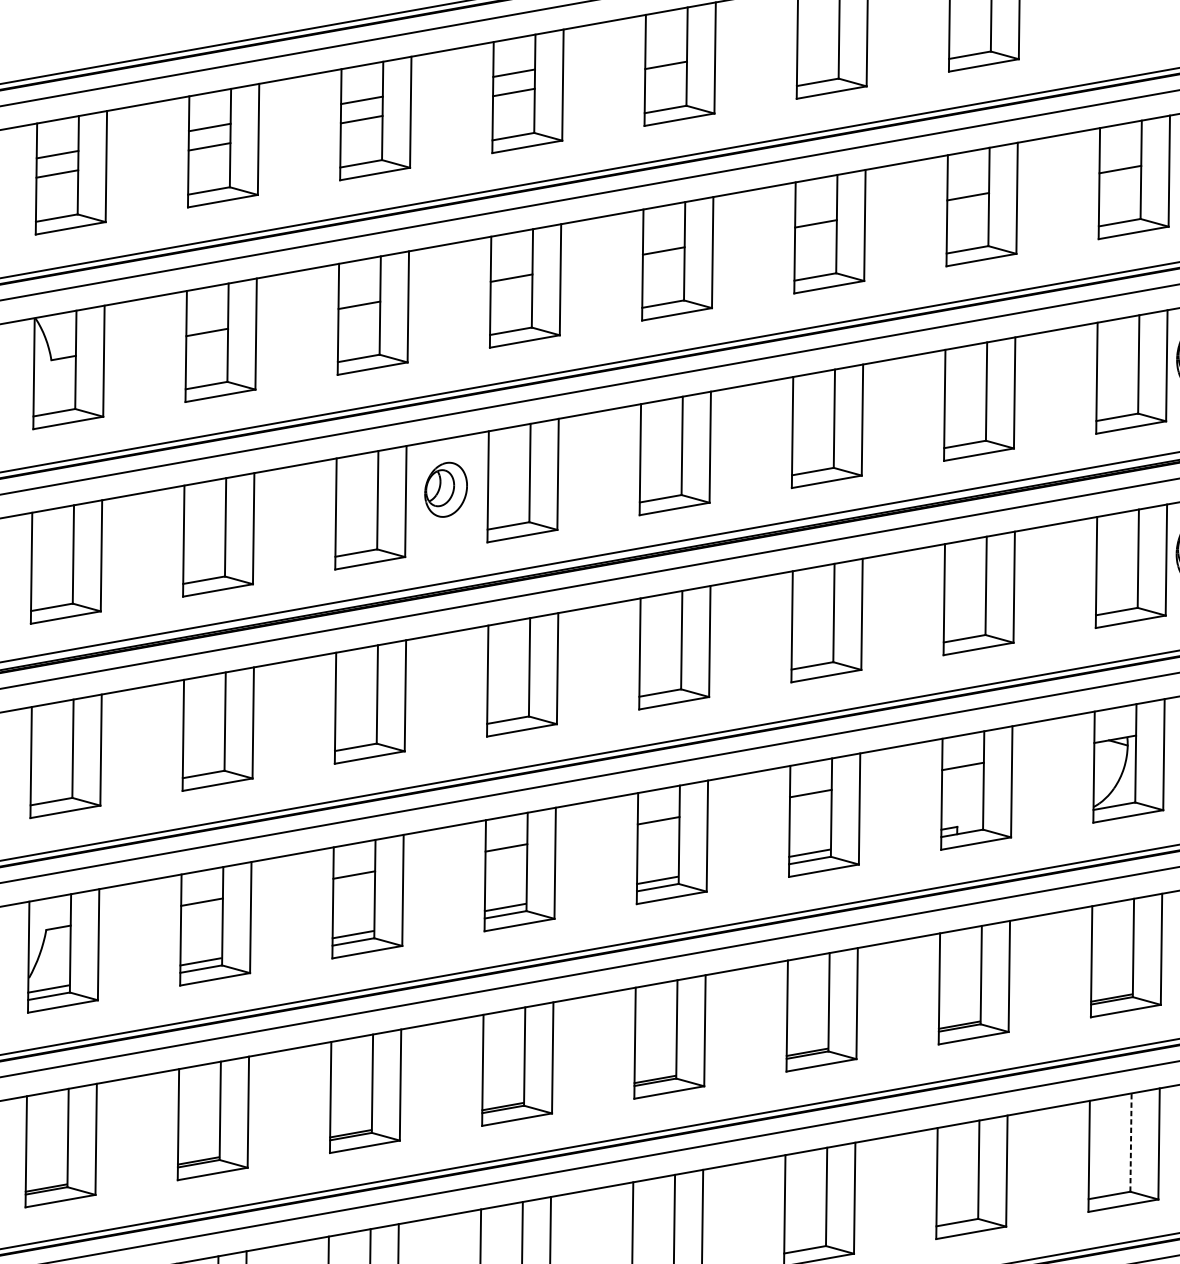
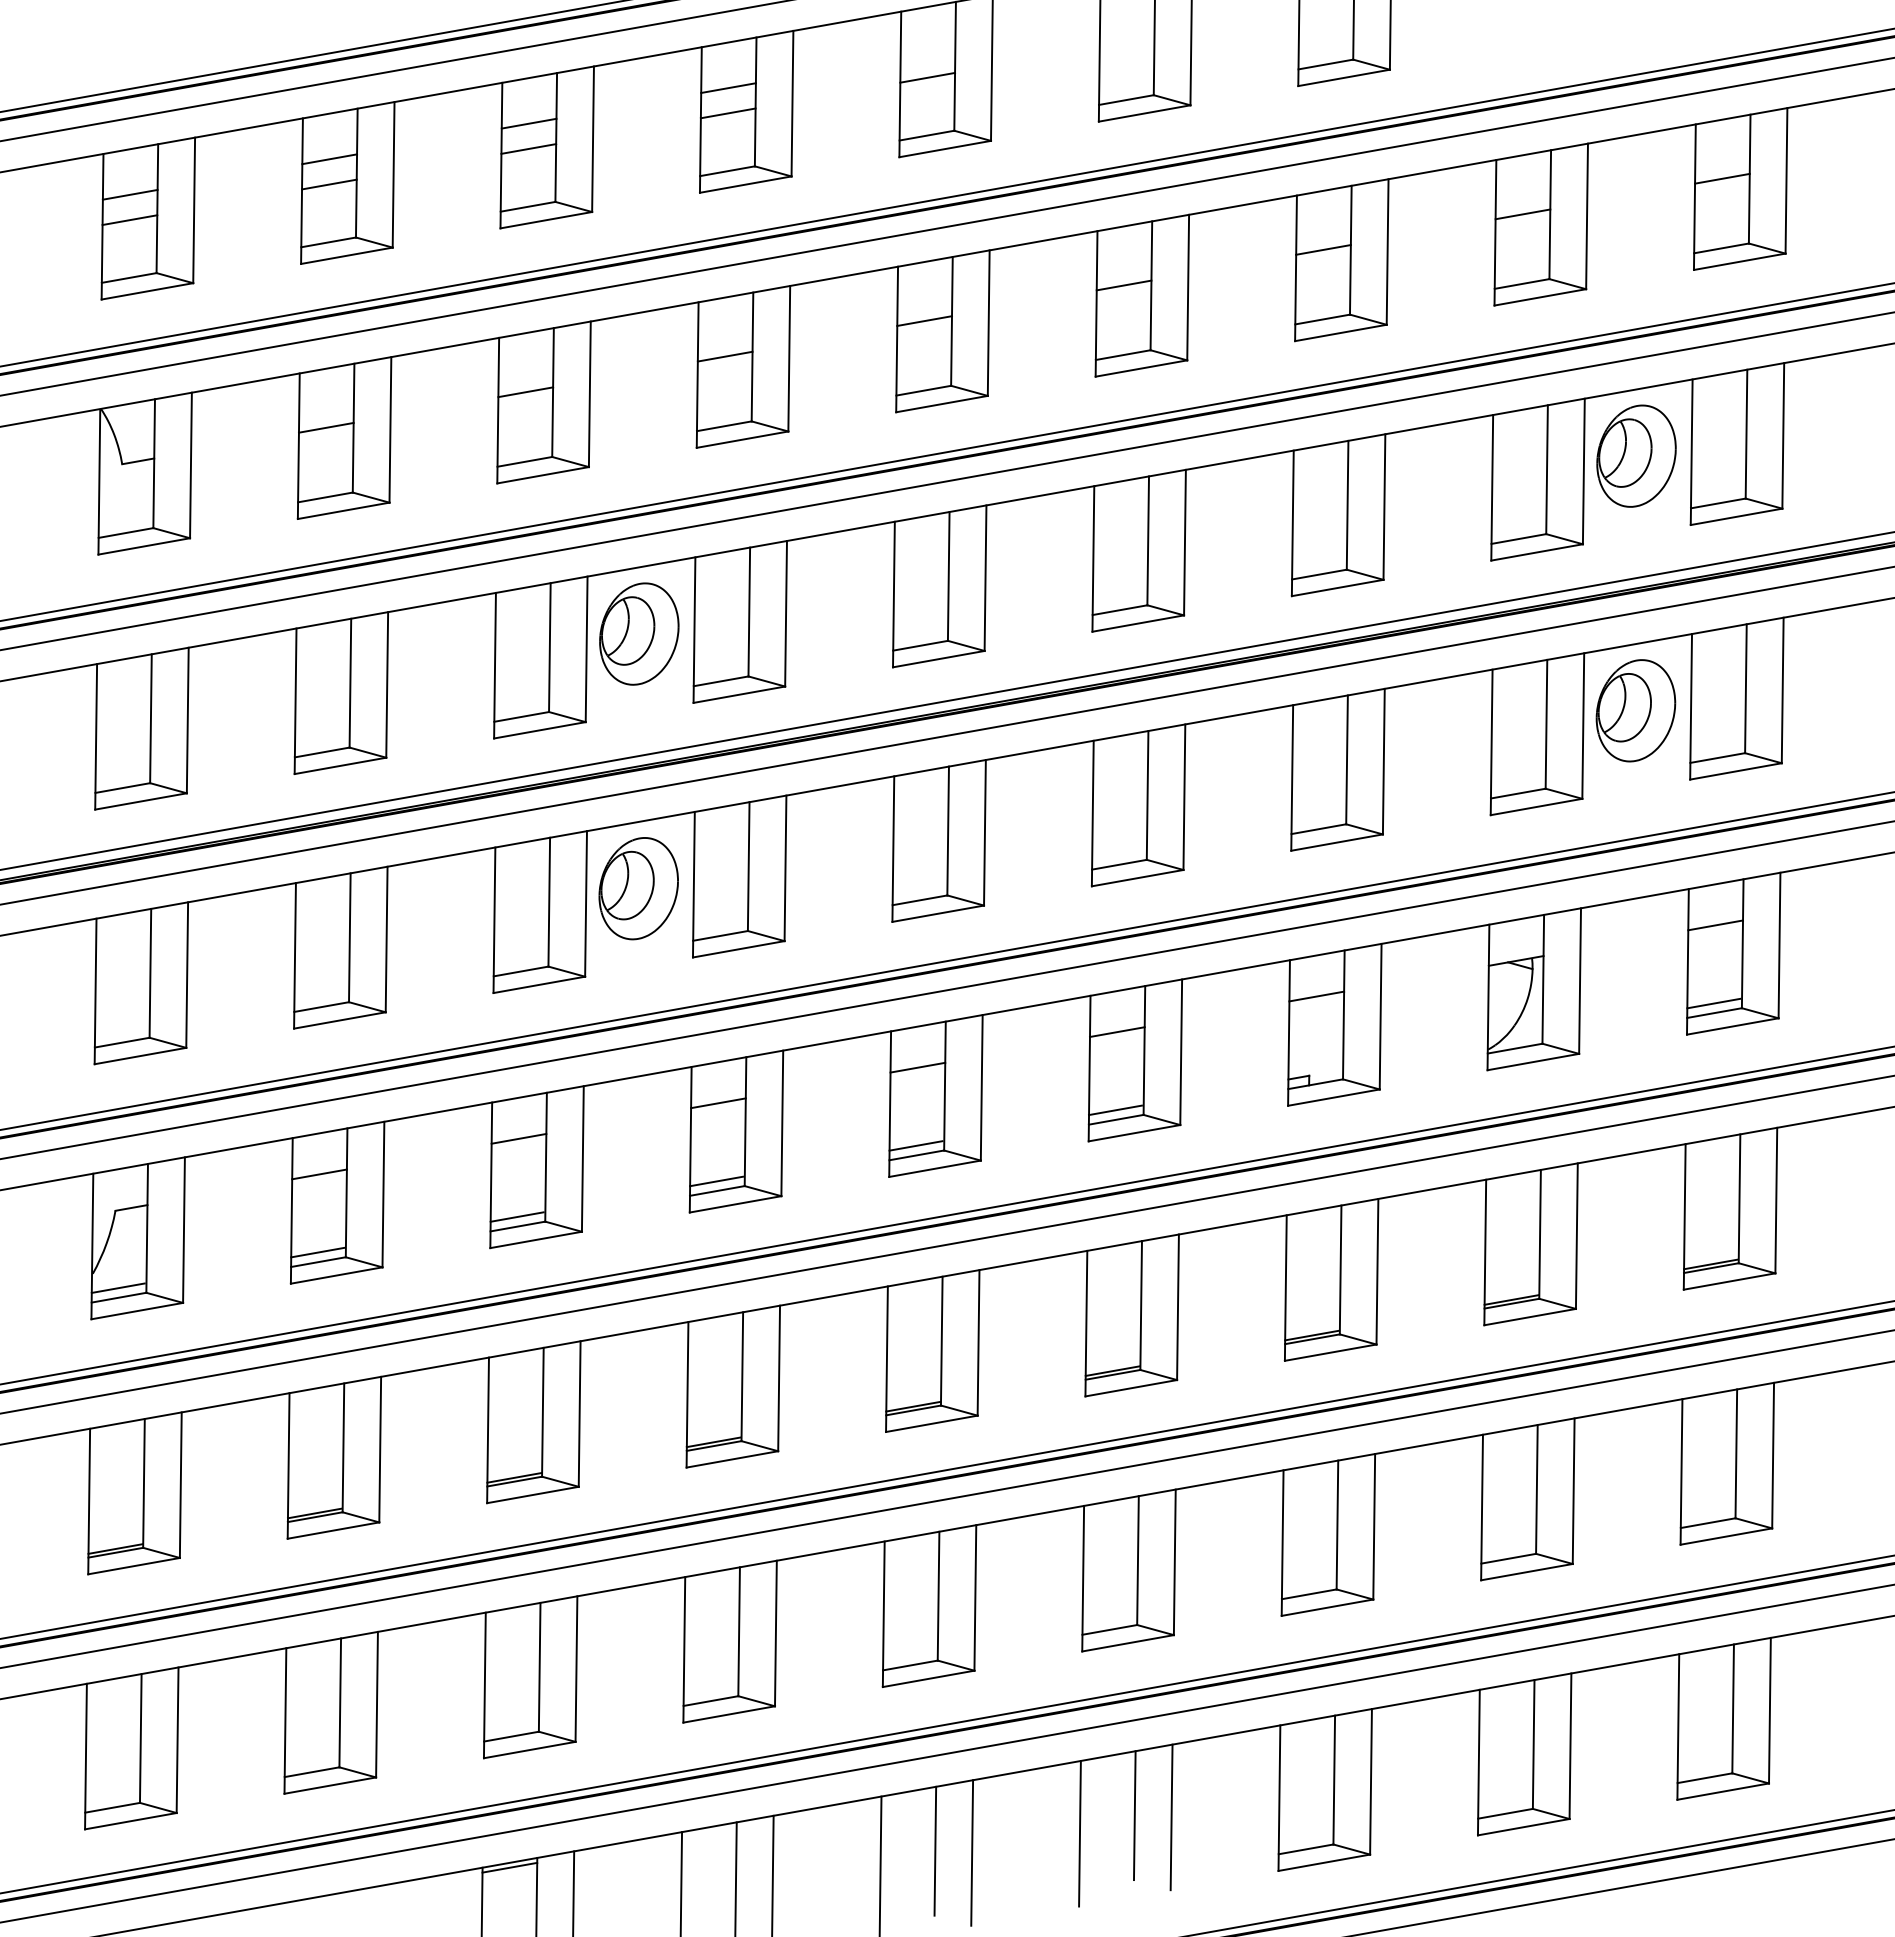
part: (446, 489) -> (639, 633), size x1.43
part: (445, 684) -> (638, 888), added
line: (1130, 1141) -> (1536, 1488), dashed -> solid

